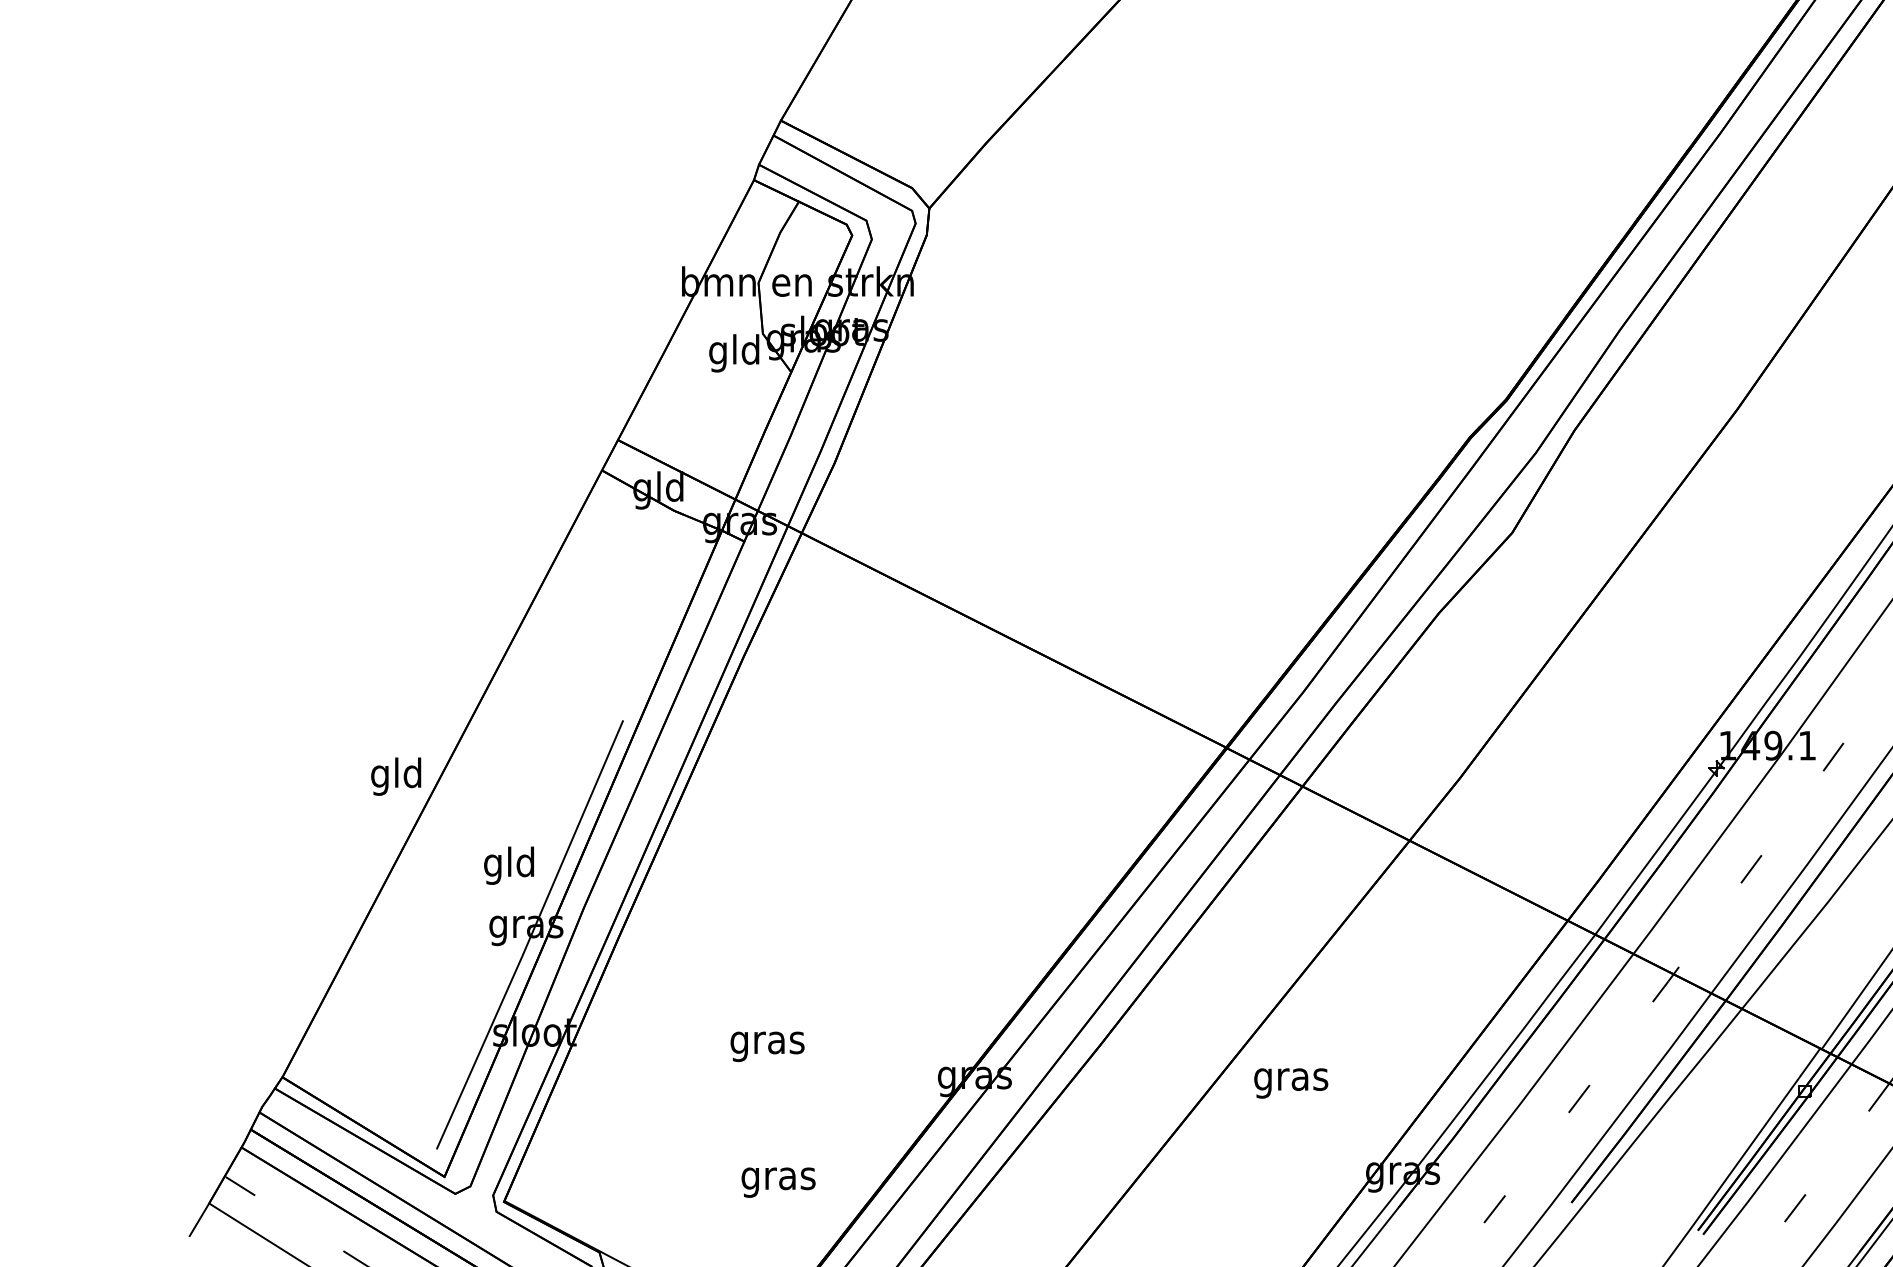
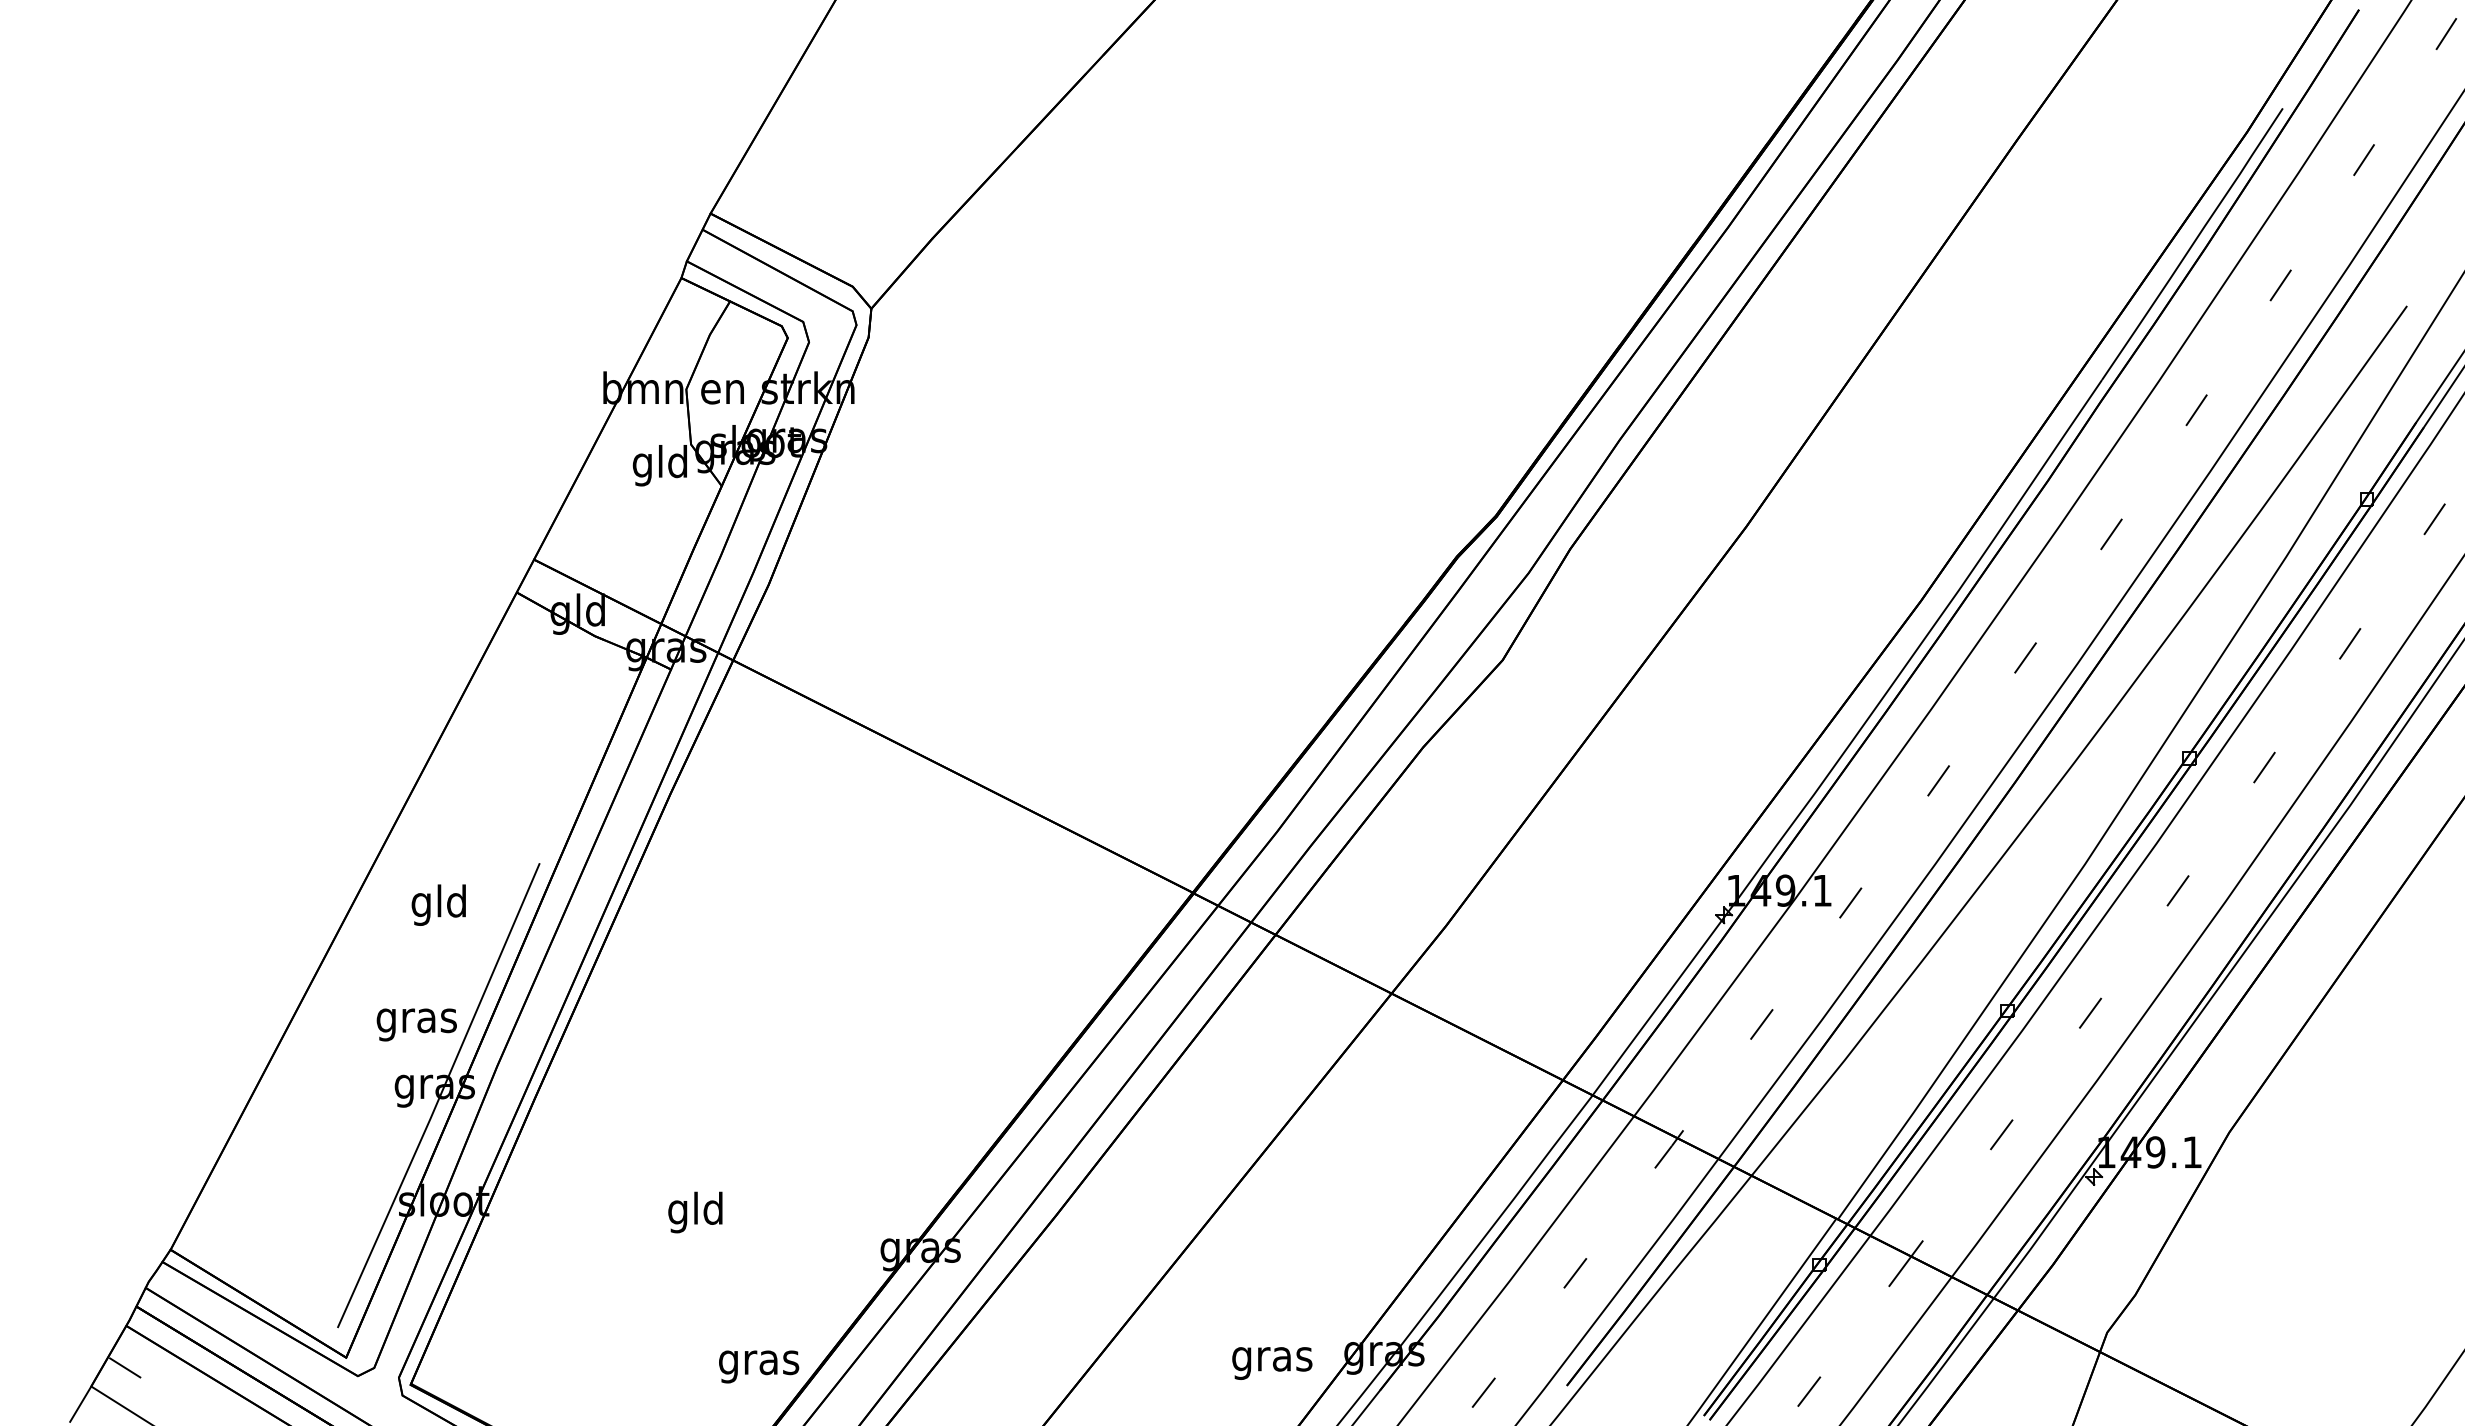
text: (395, 776) -> (438, 904), moved
text: (509, 865) -> (416, 1020), gld -> gras
text: (767, 1042) -> (696, 1212), gras -> gld
text: (1291, 1083) -> (1272, 1363), moved
text: (779, 1182) -> (759, 1366), moved

